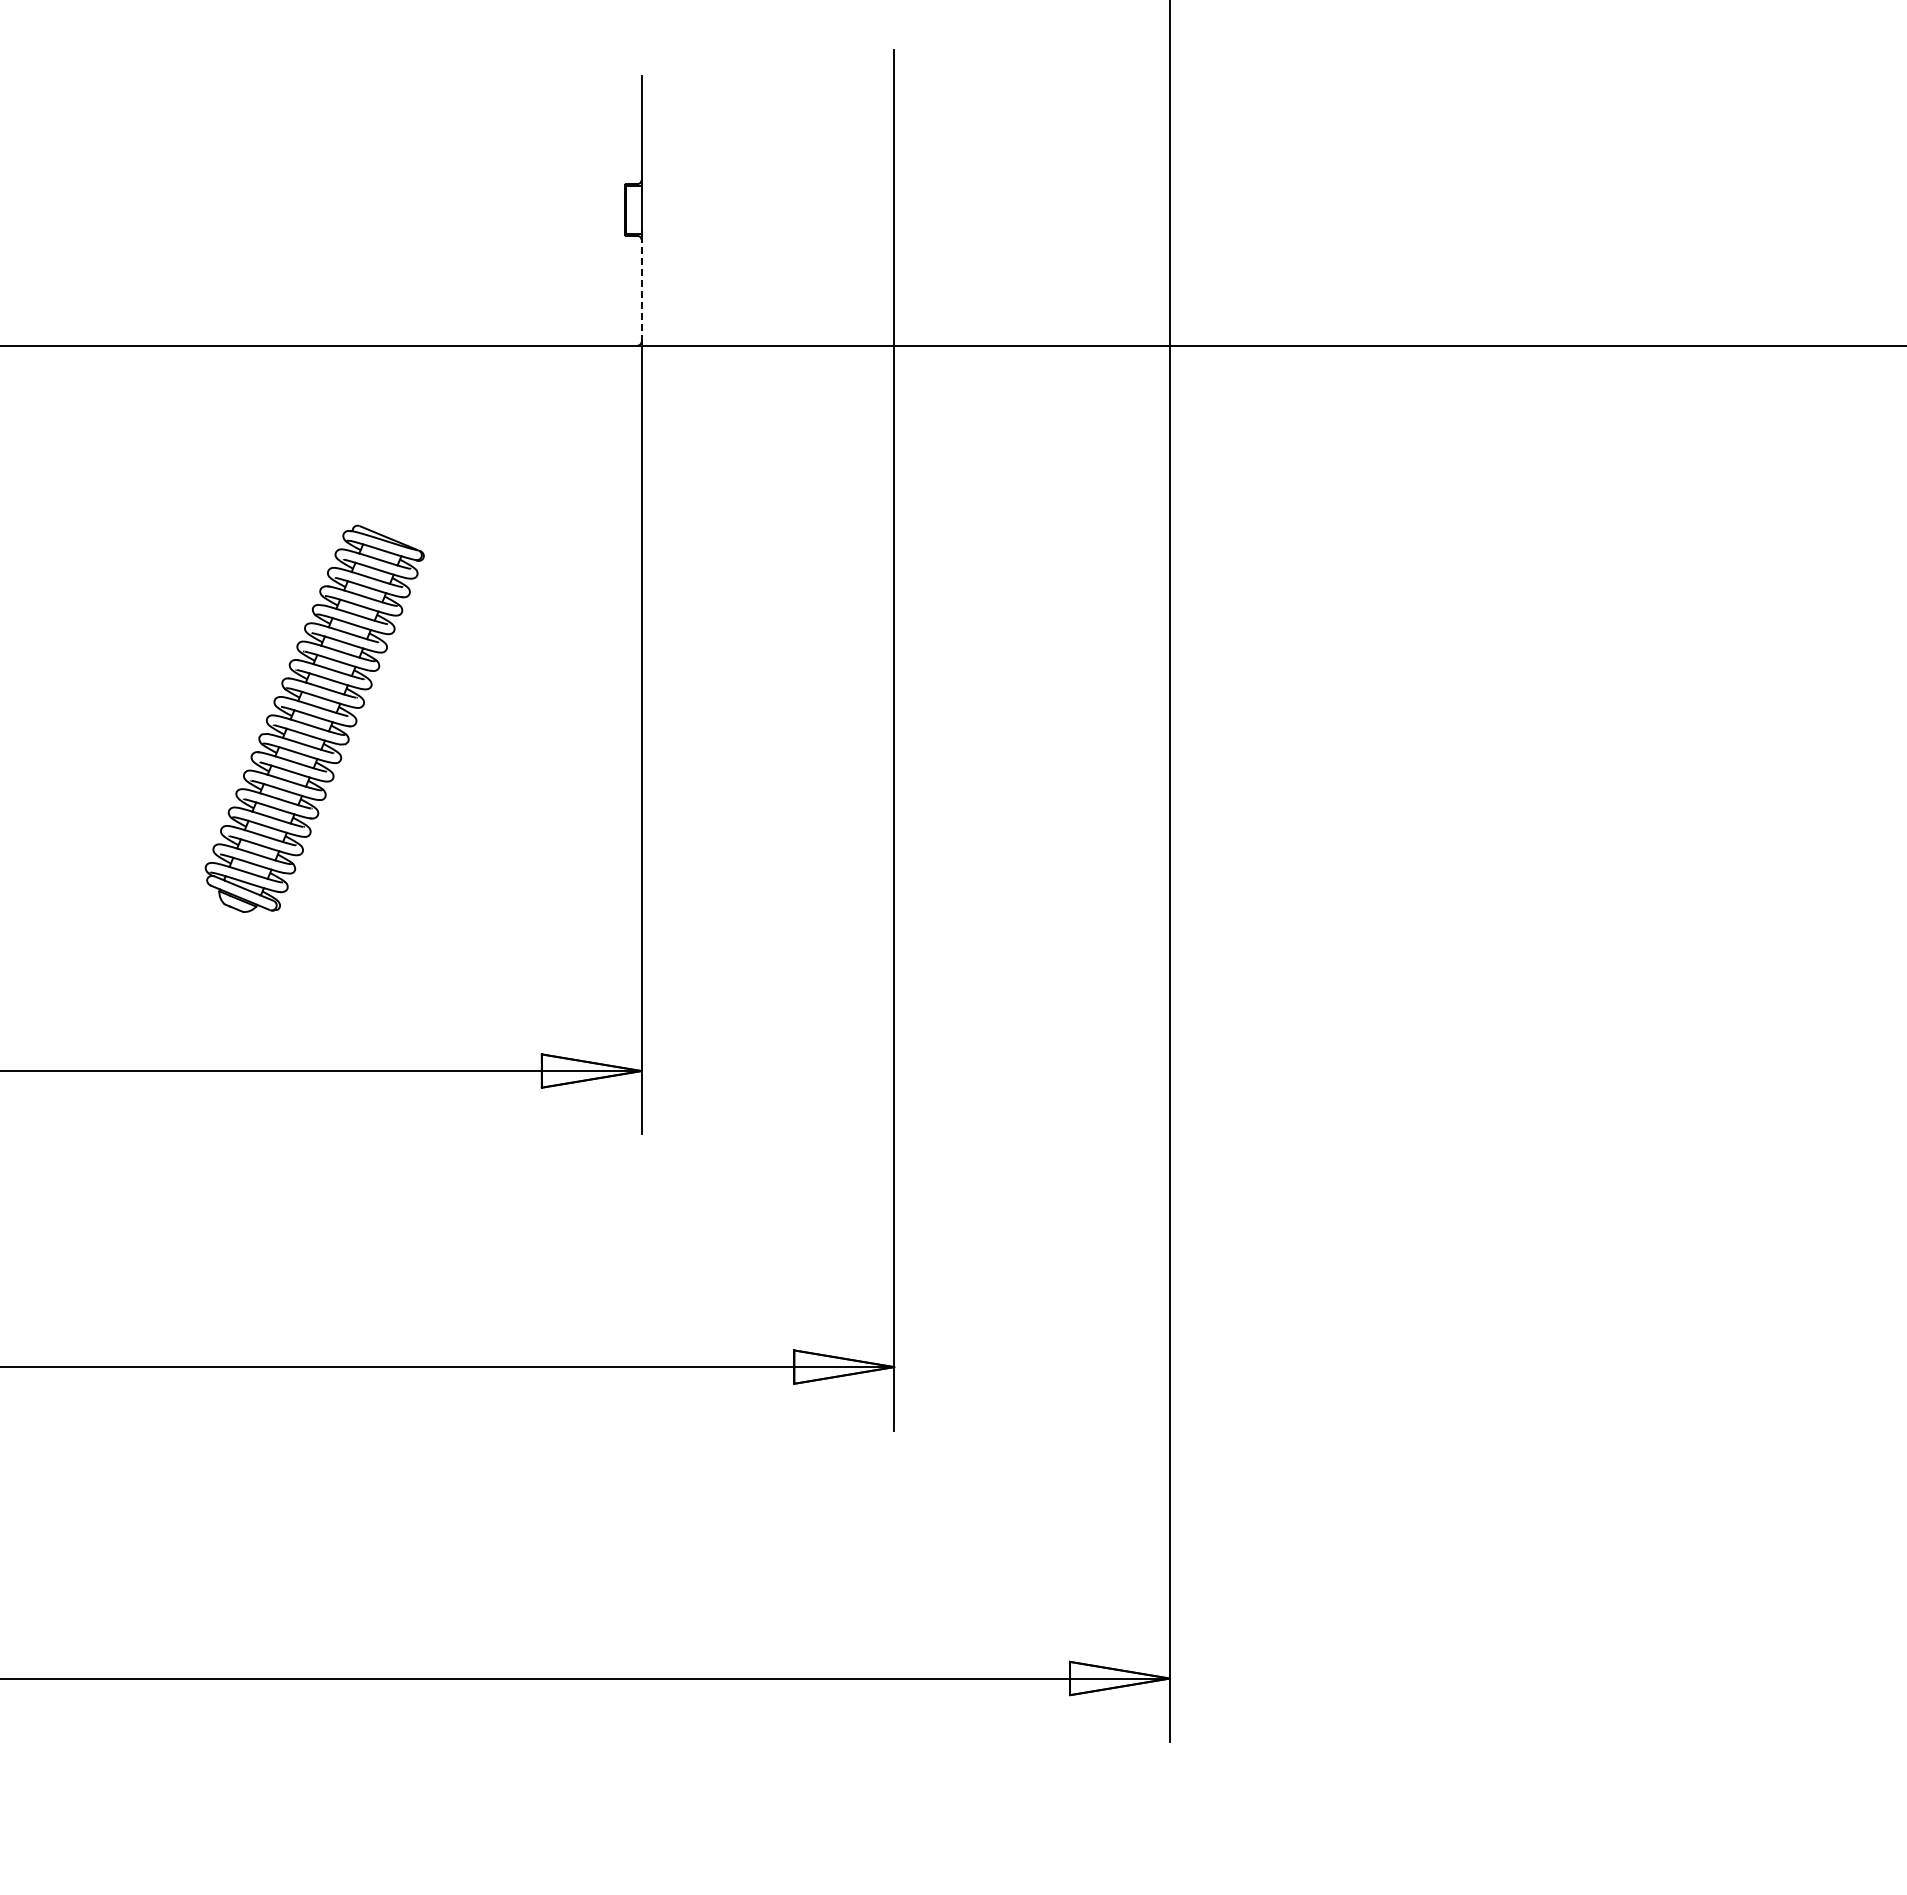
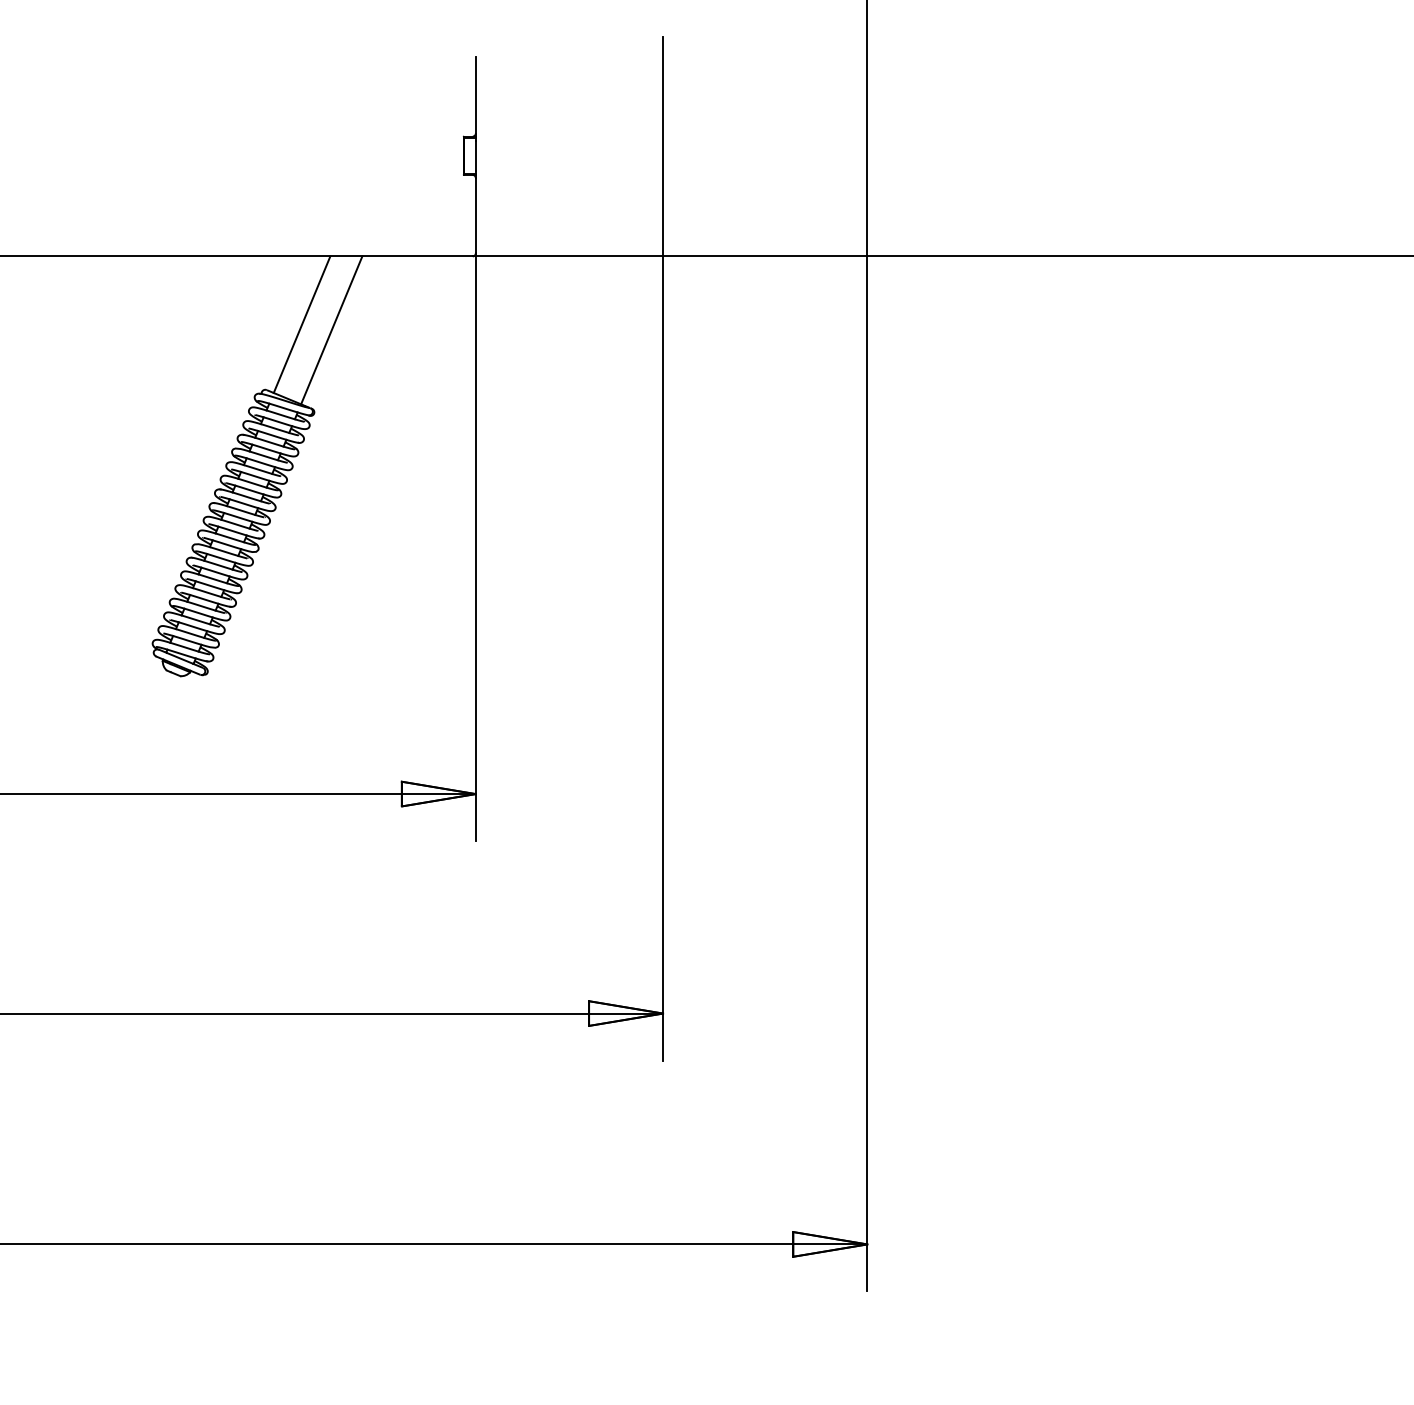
line: (641, 290) -> (475, 215), dashed -> solid
line: (407, 437) -> (302, 324), added
line: (446, 445) -> (331, 330), added

